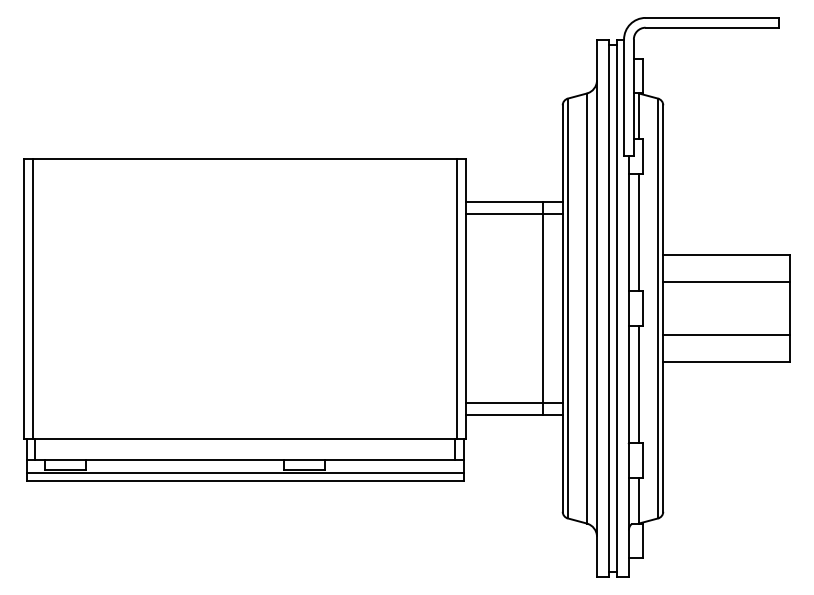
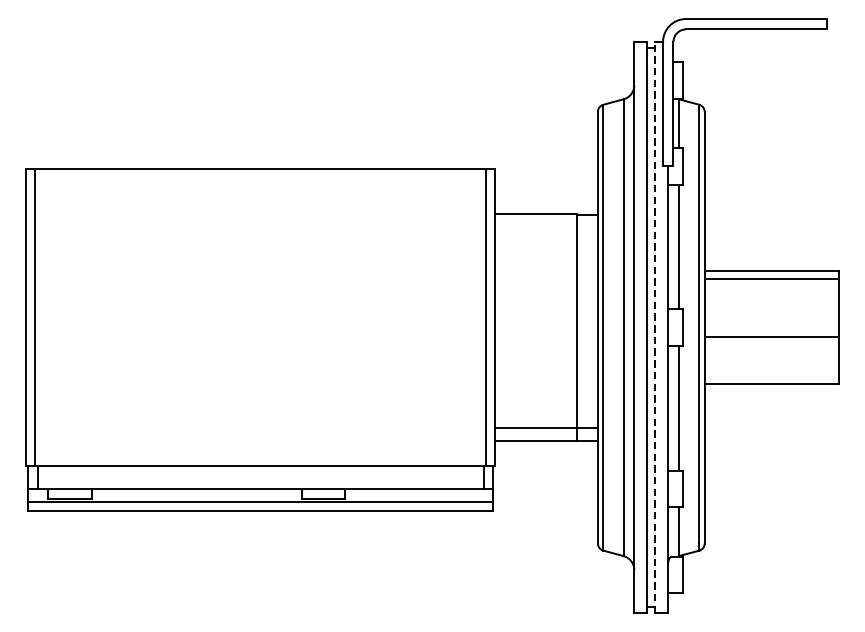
line: (513, 214) -> (545, 227), removed
line: (726, 282) -> (771, 279), moved
line: (616, 308) -> (655, 327), solid -> dashed
line: (726, 335) -> (771, 337), moved

